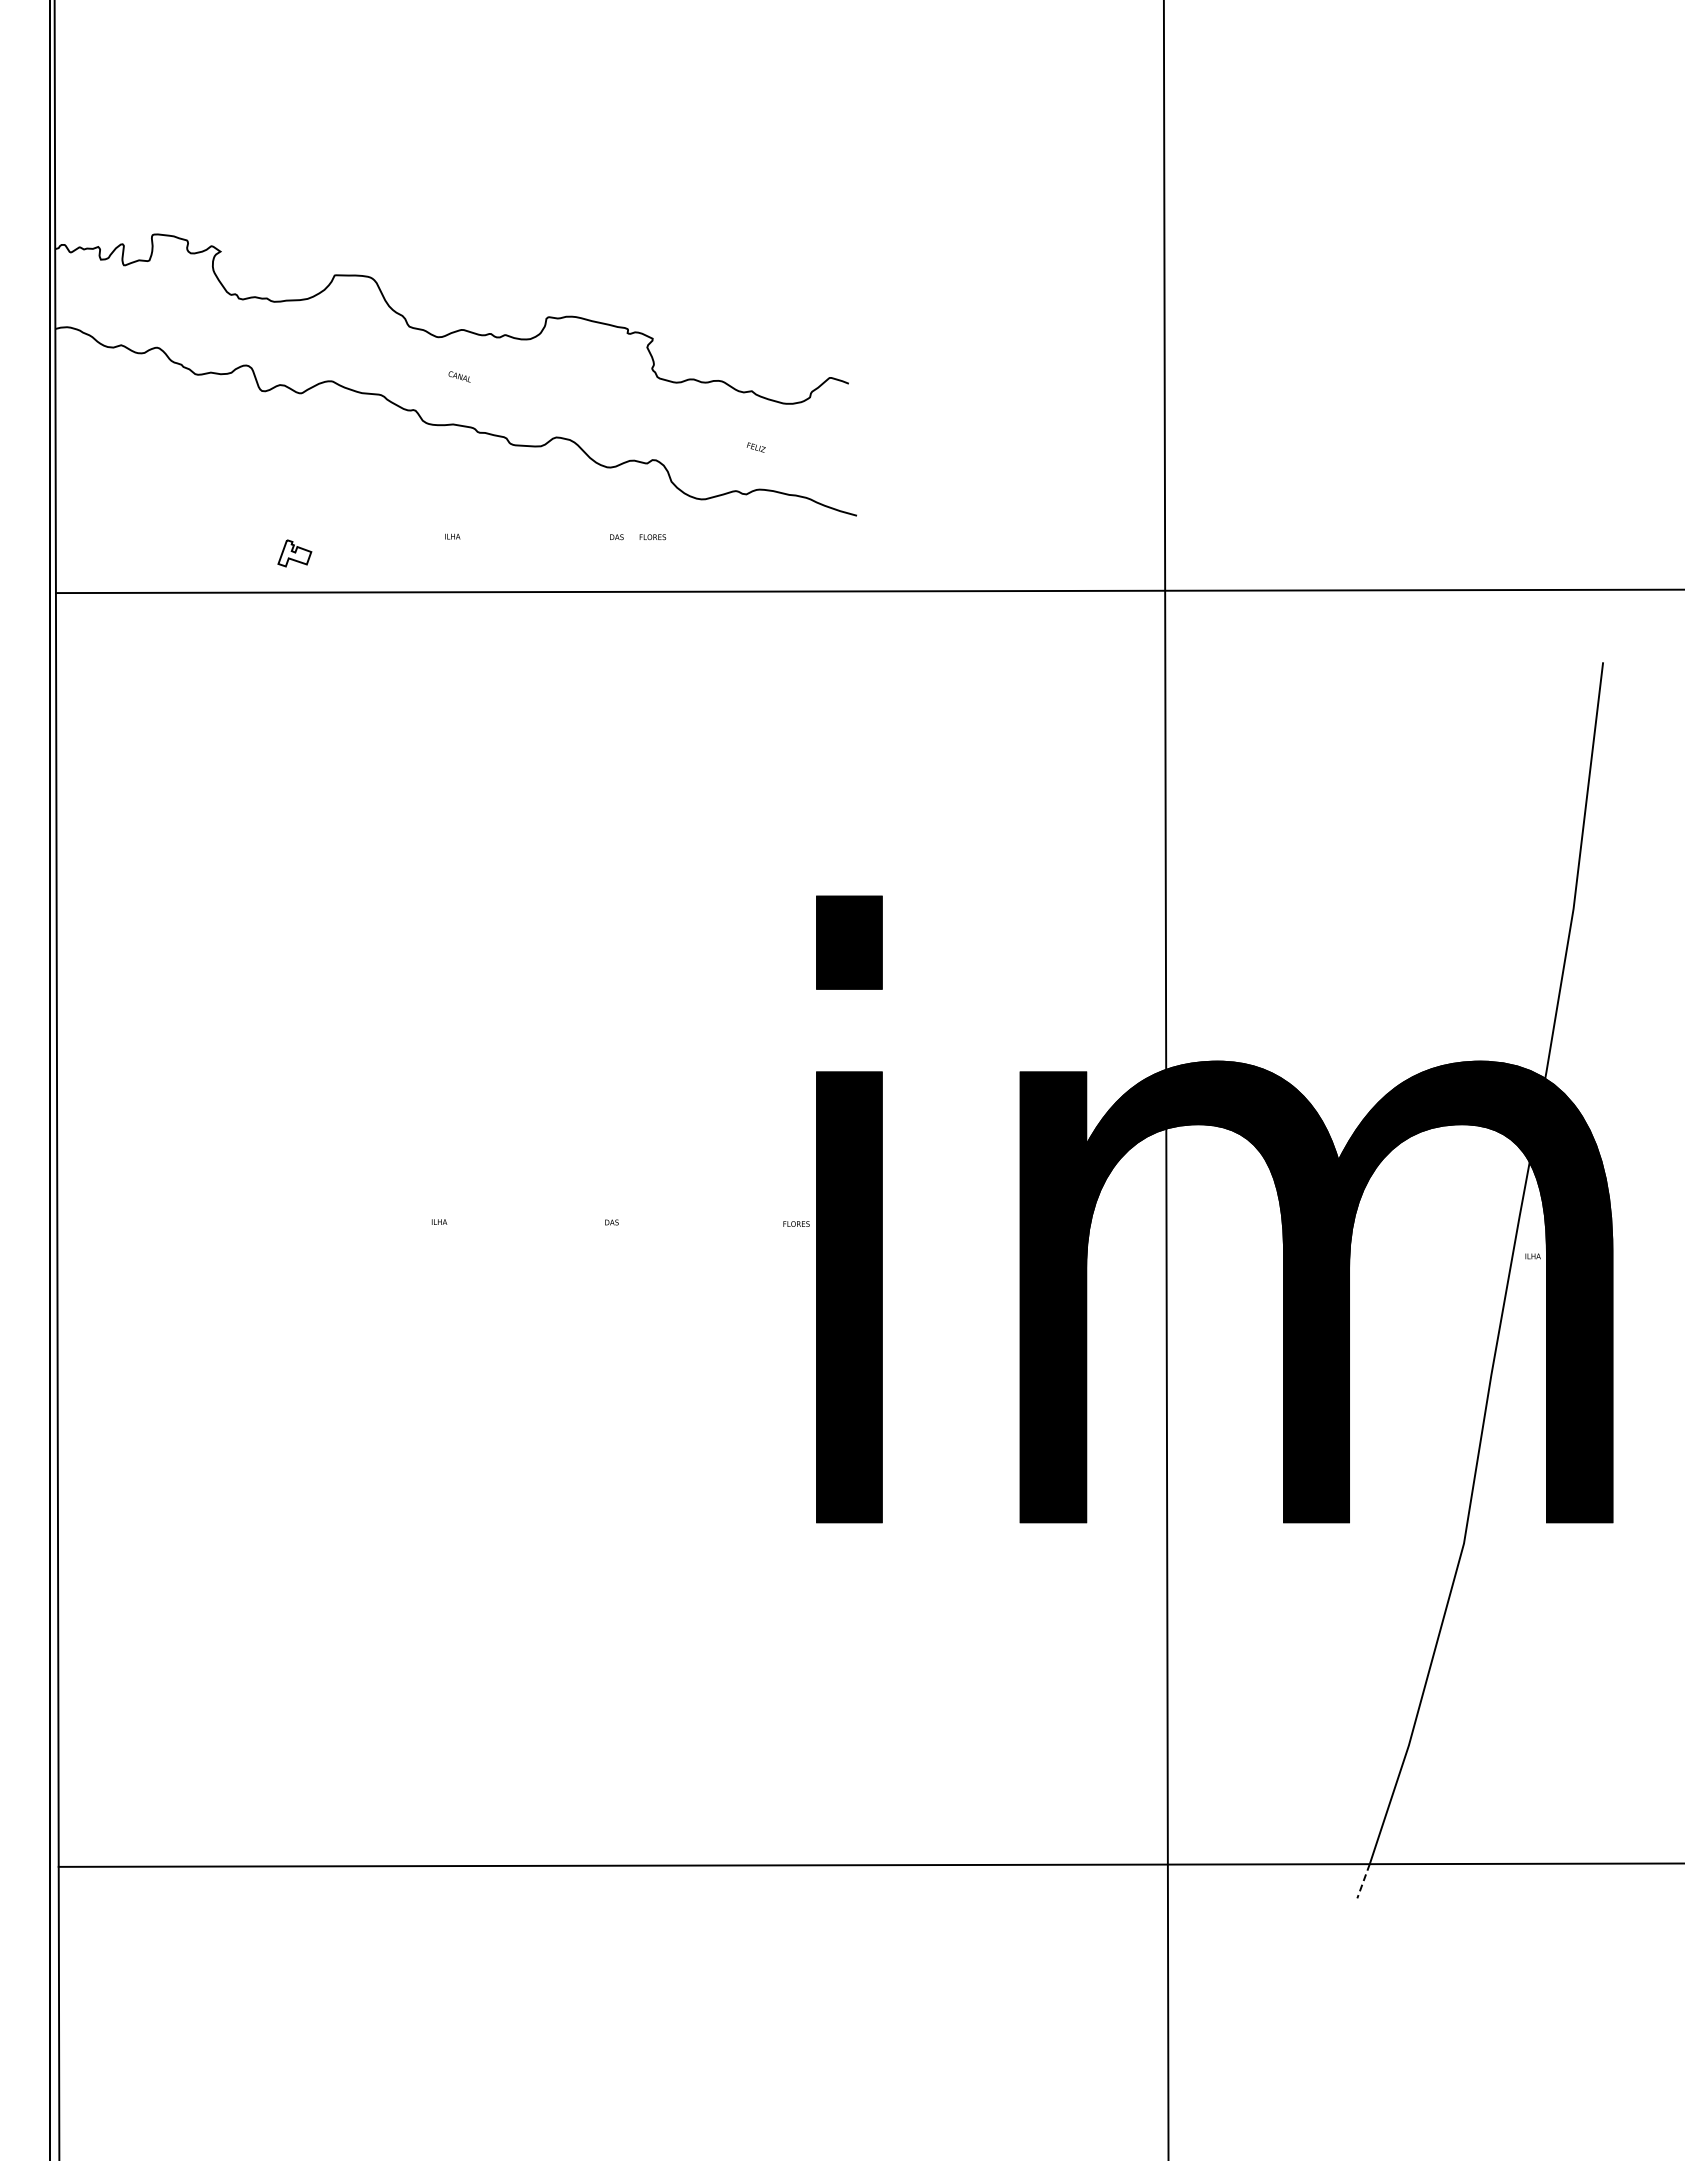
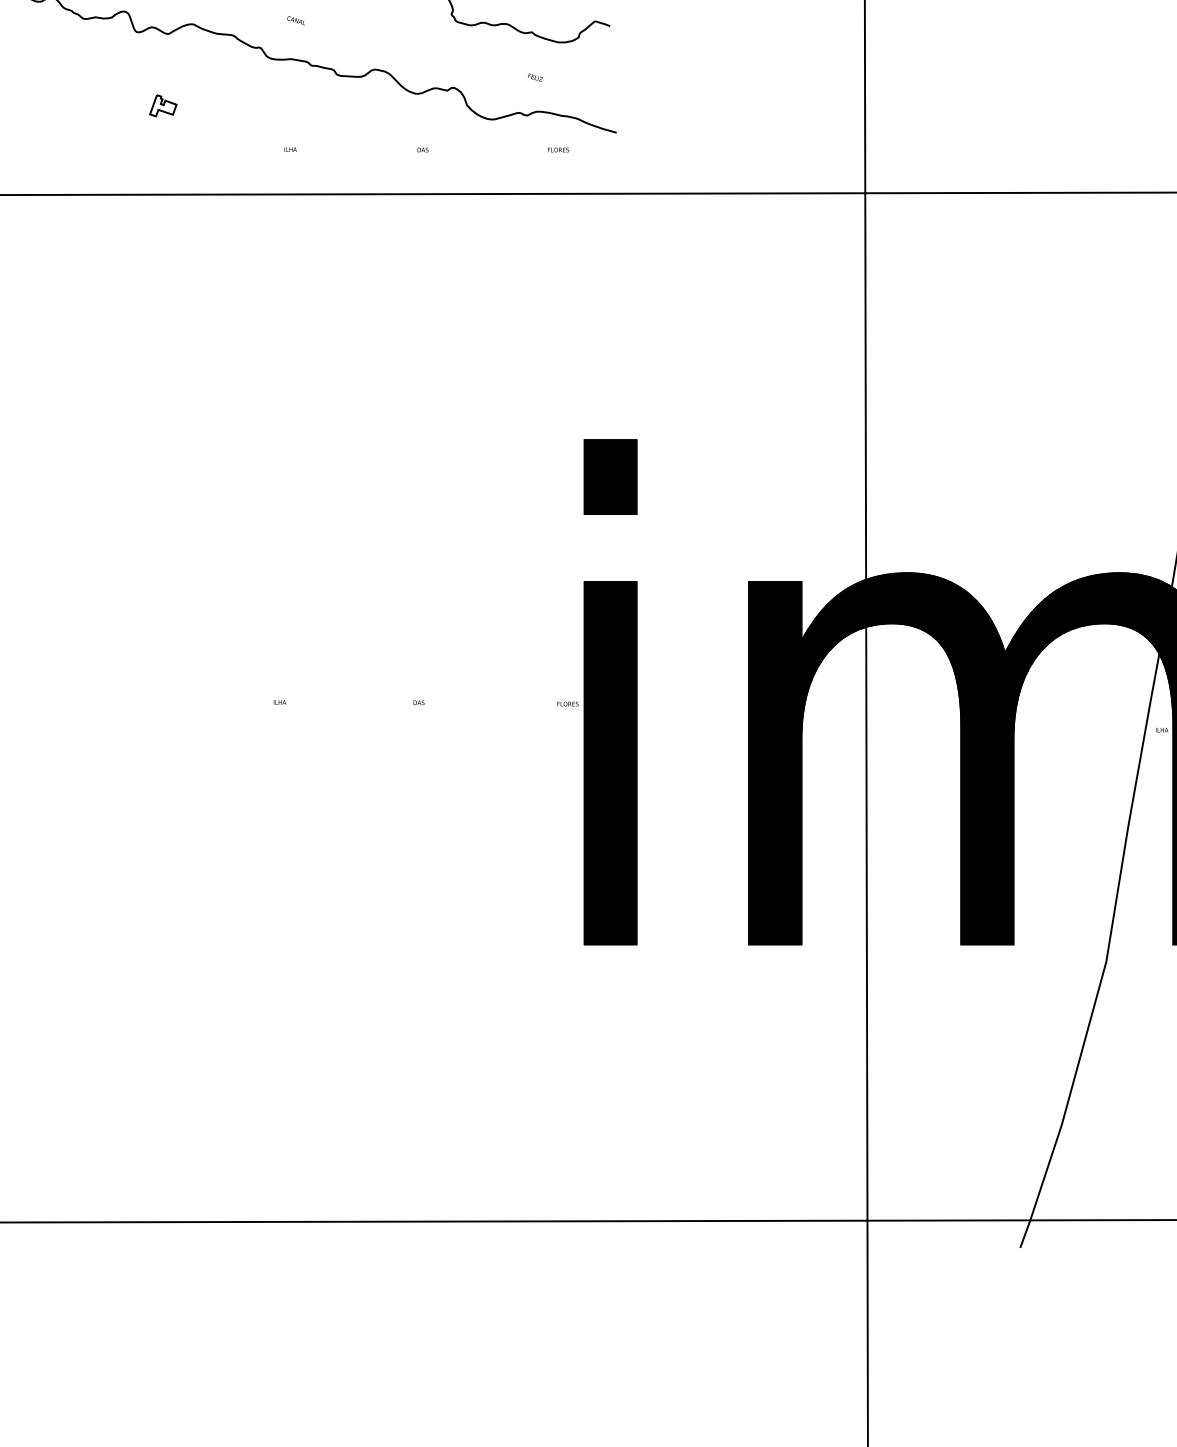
text: (652, 537) -> (558, 150), moved
part: (294, 553) -> (163, 105), moved
line: (1363, 1881) -> (1025, 1234), dashed -> solid

